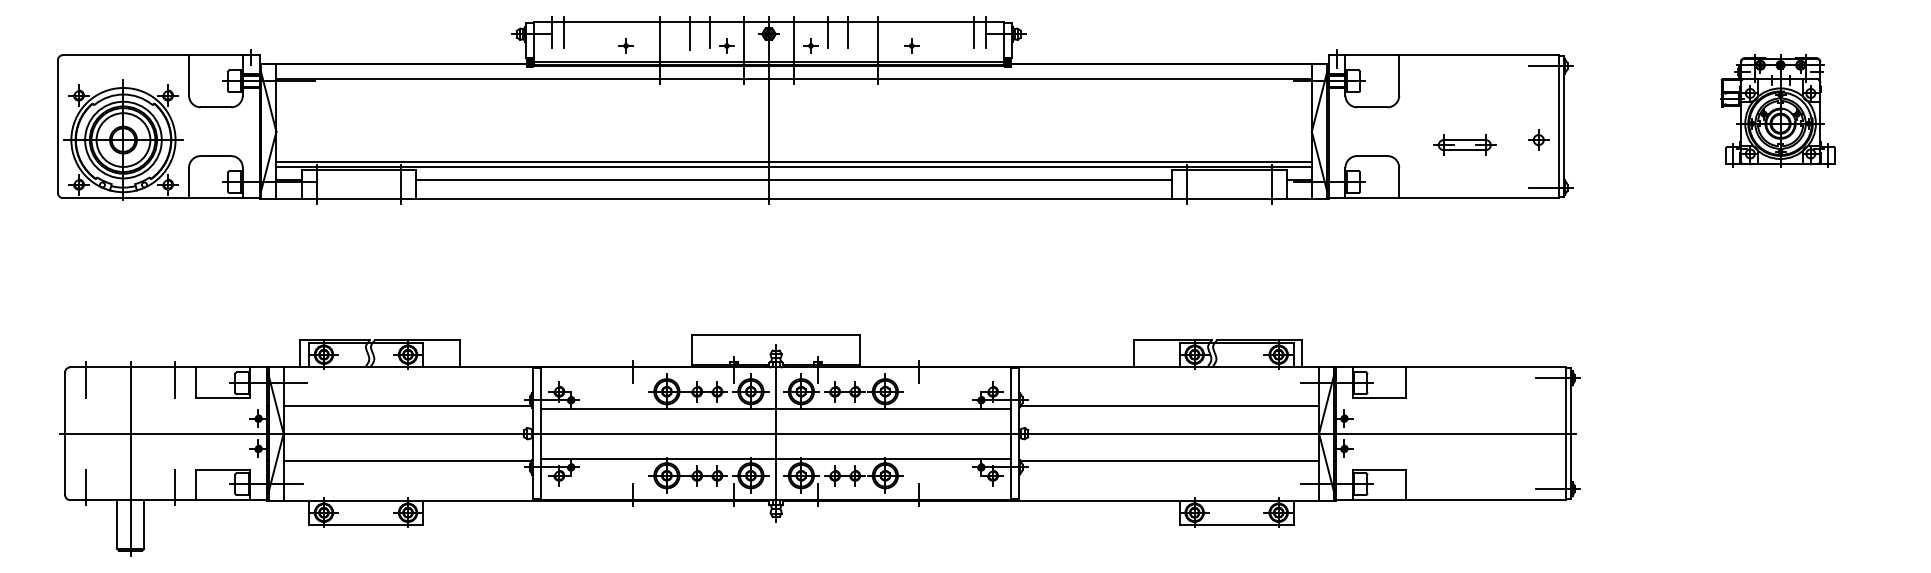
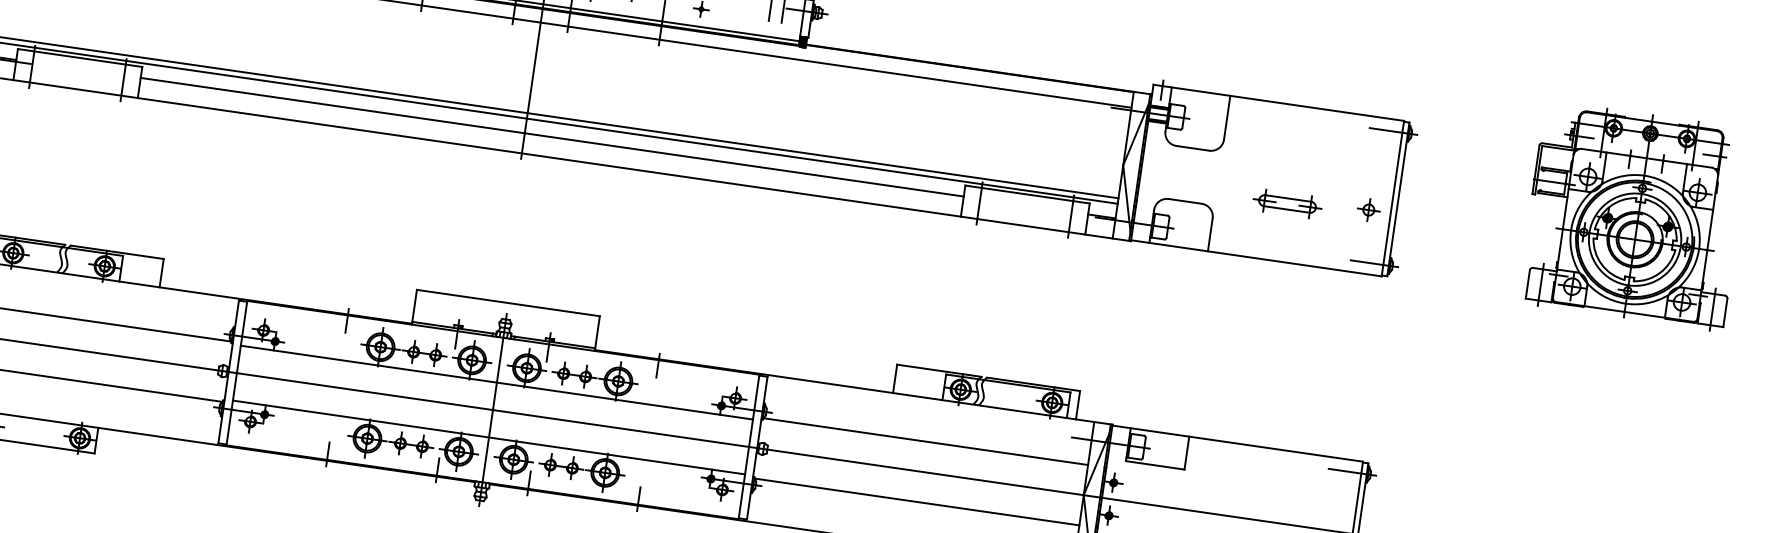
part: (1777, 110) -> (1633, 215), size x1.67

